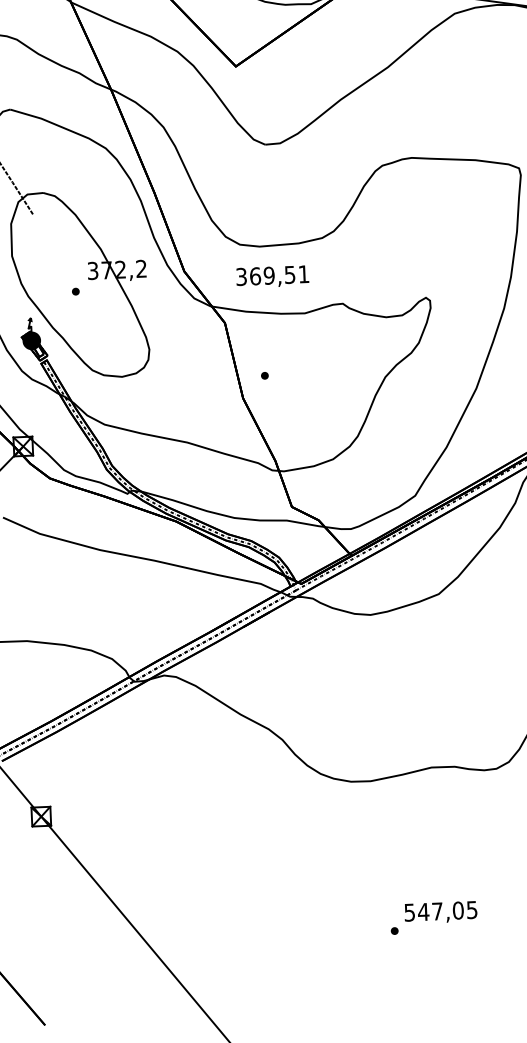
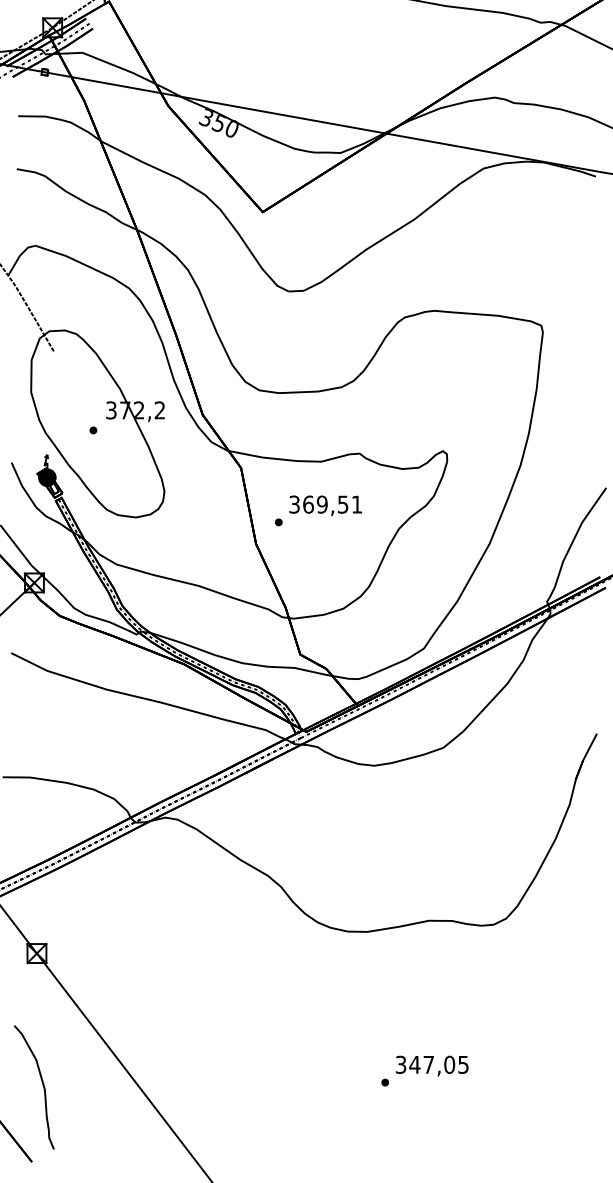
text: (272, 276) -> (325, 505), moved
text: (410, 912) -> (401, 1064), 547,05 -> 347,05
curve: (52, 948) -> (42, 1085), added

